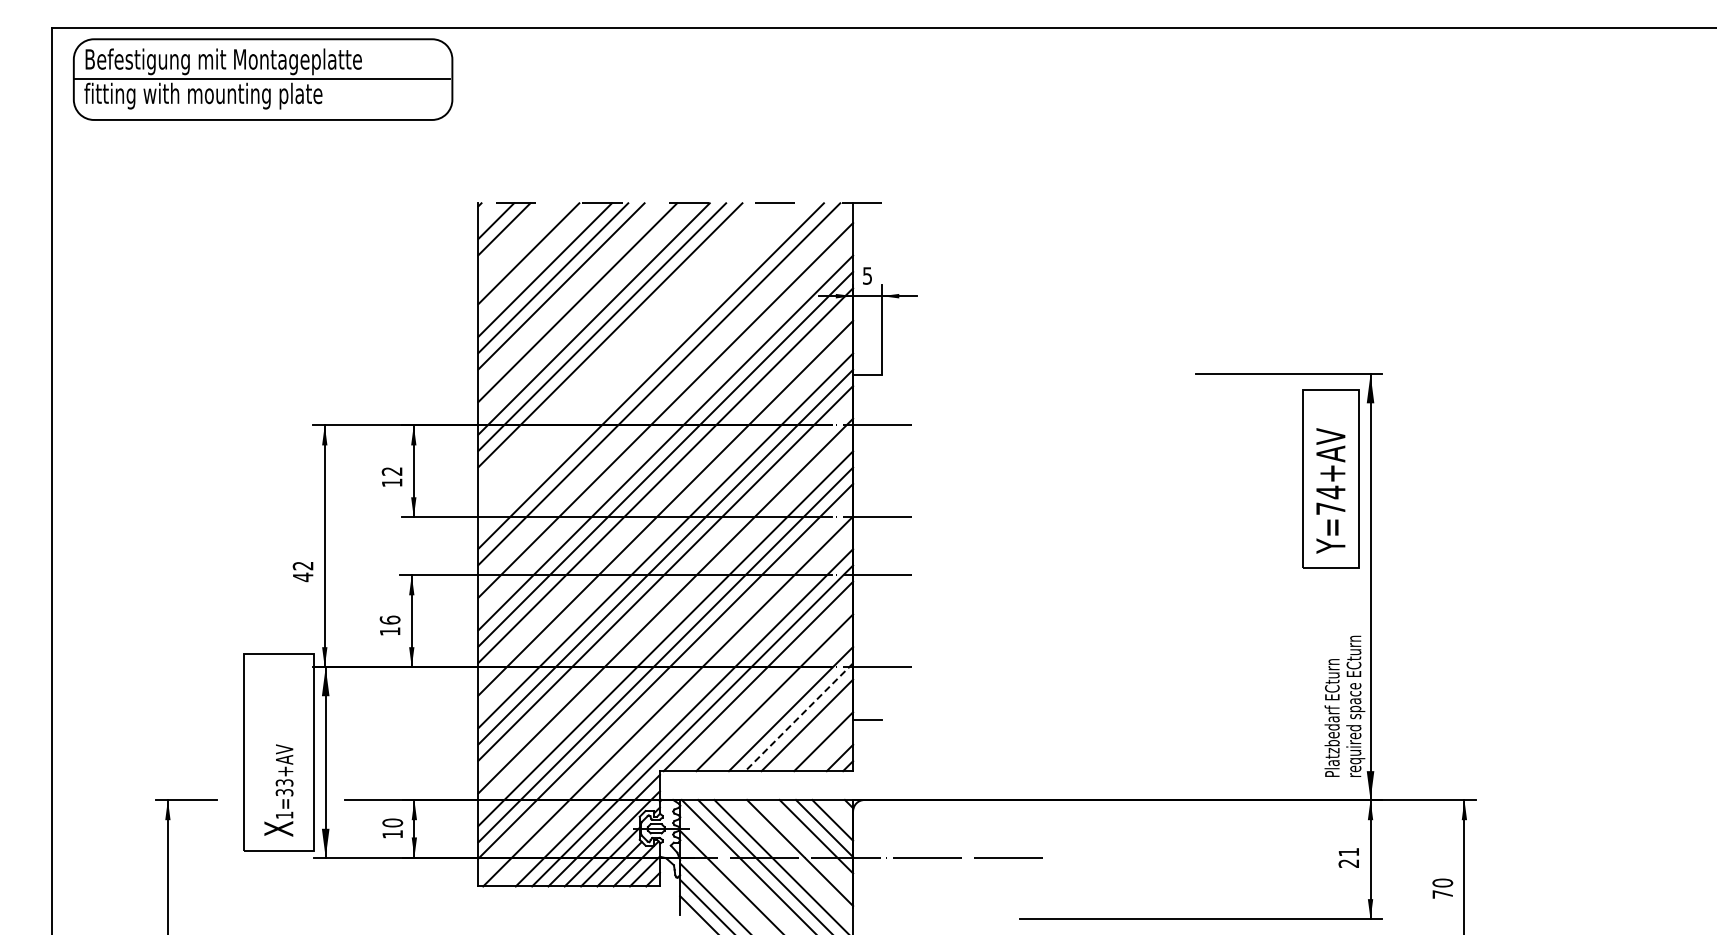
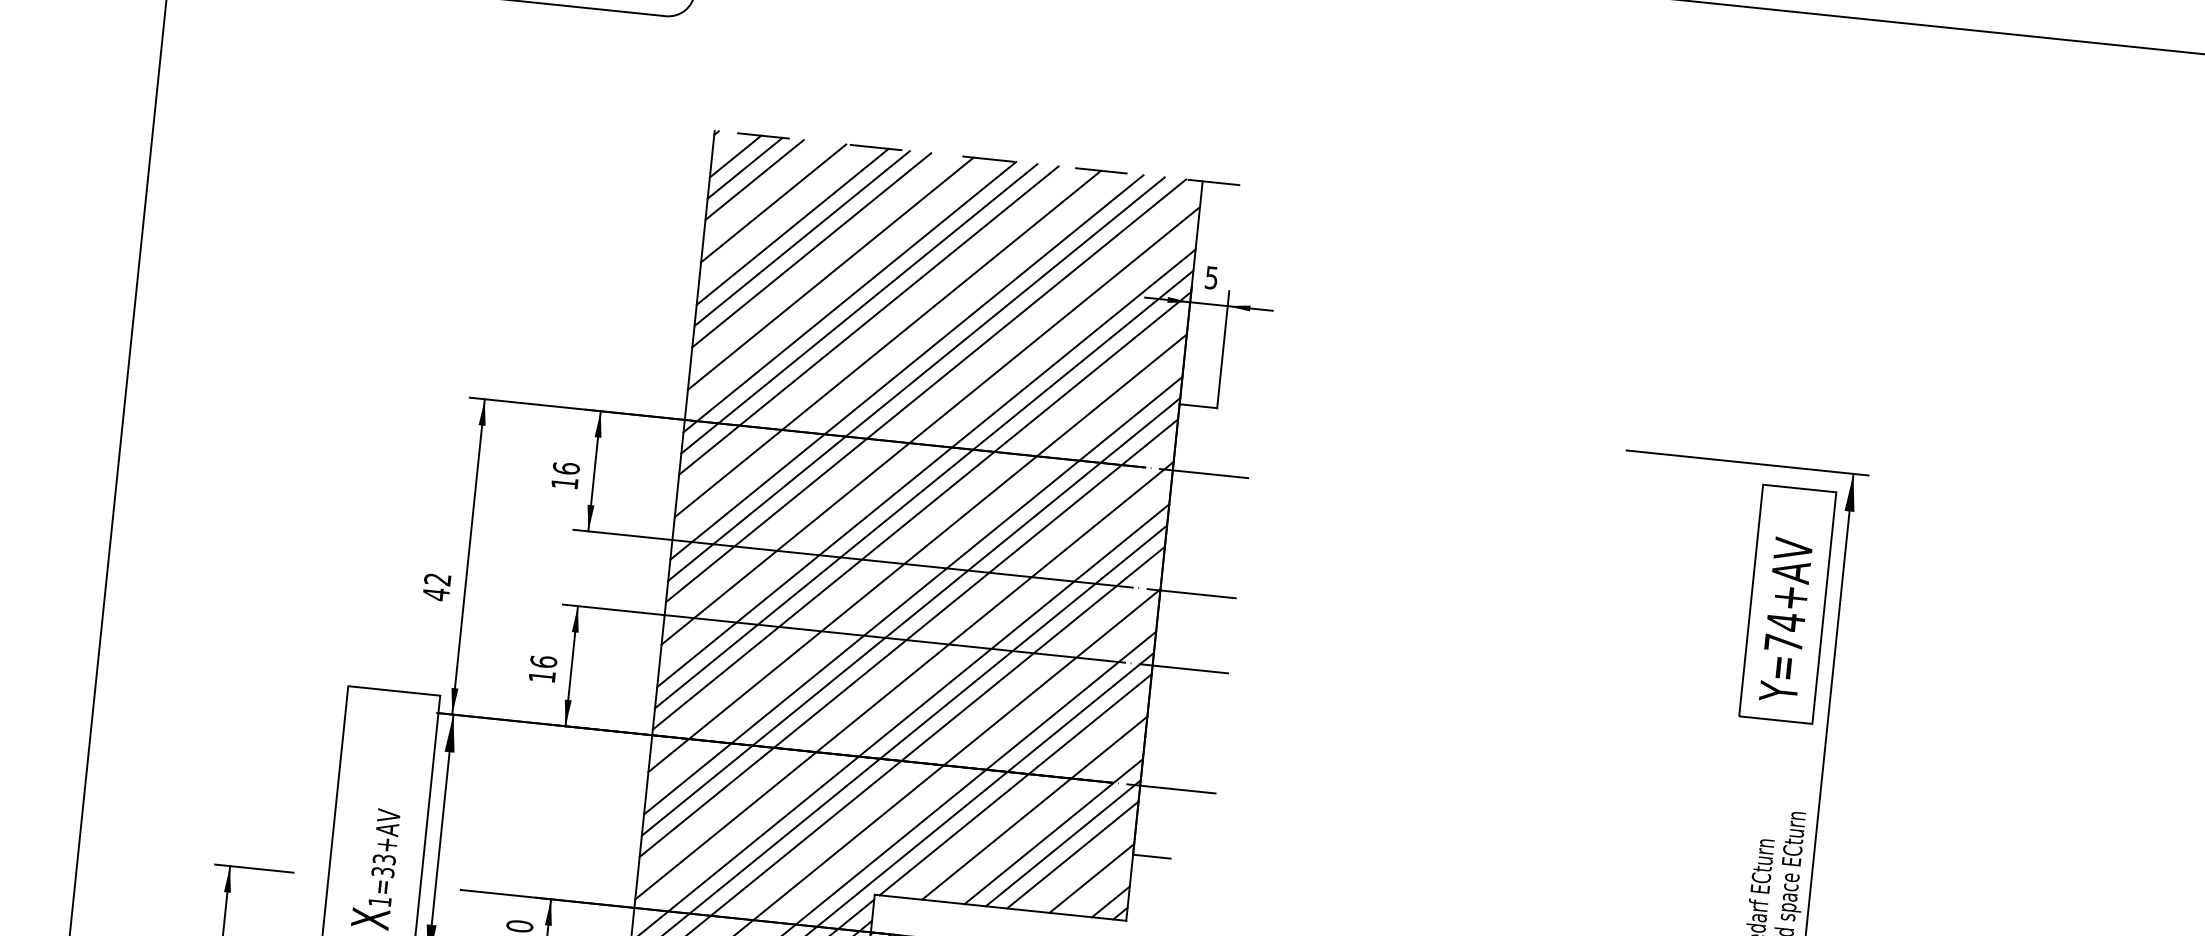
line: (512, 237) -> (754, 180), added
line: (626, 351) -> (887, 343), added
line: (642, 367) -> (906, 366), added
text: (391, 471) -> (565, 468), 12 -> 16
line: (798, 717) -> (1062, 843), dashed -> solid

